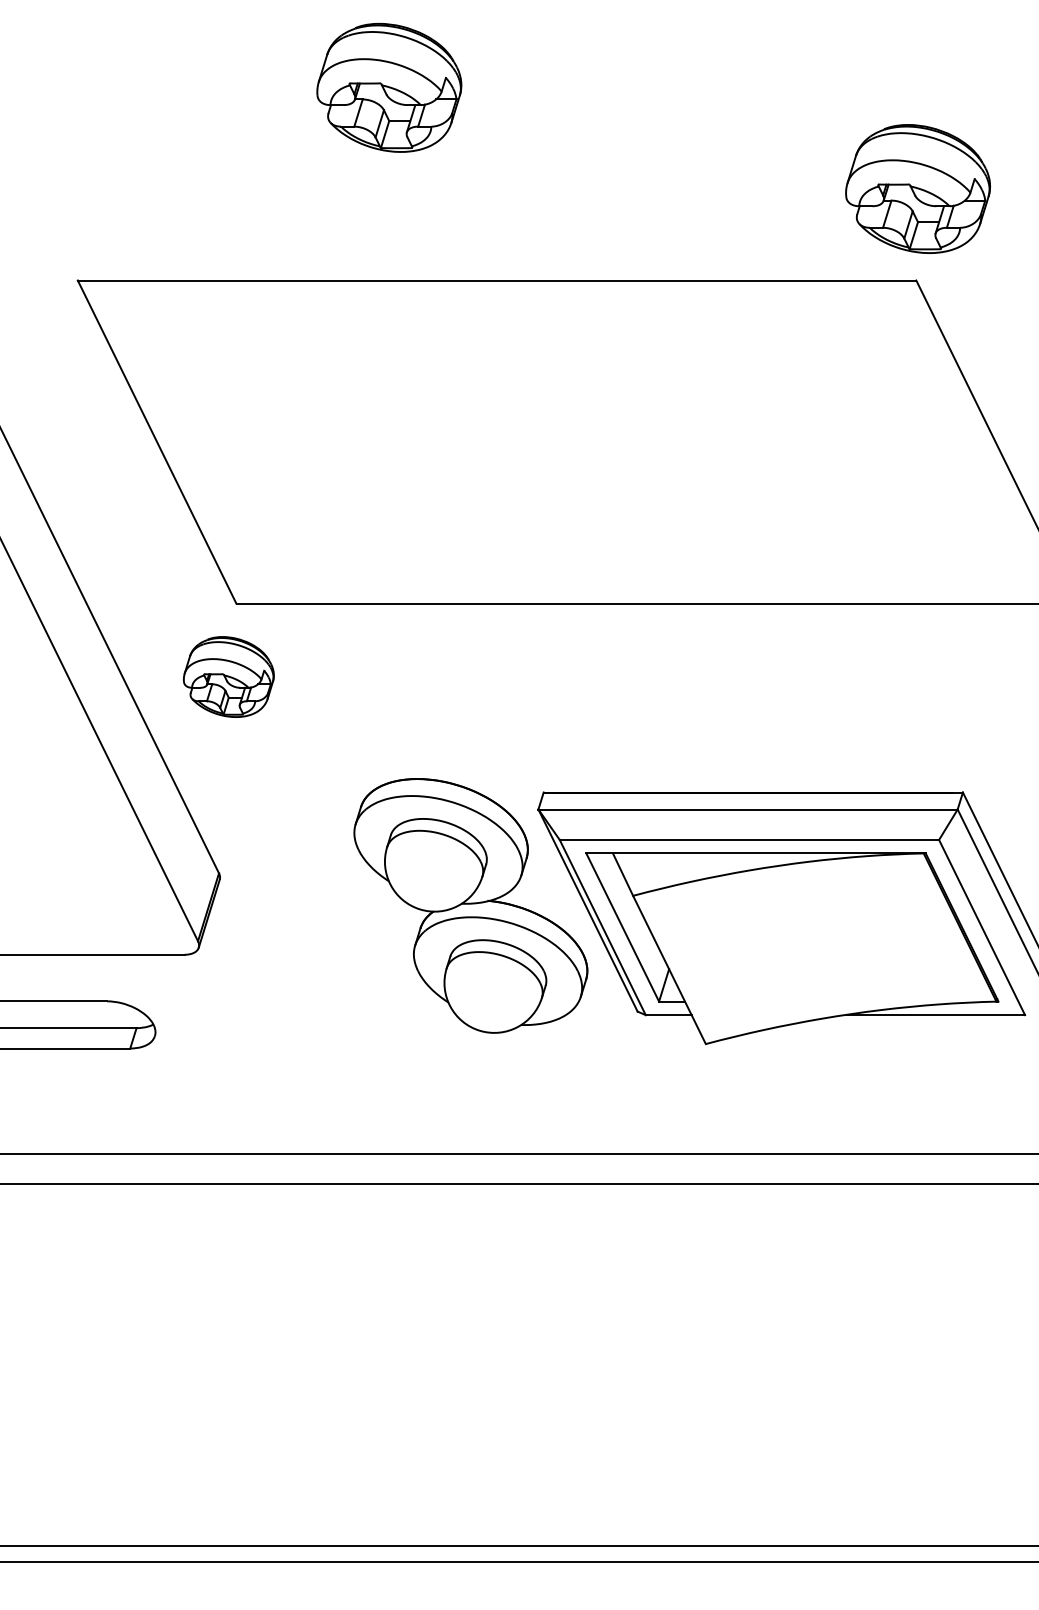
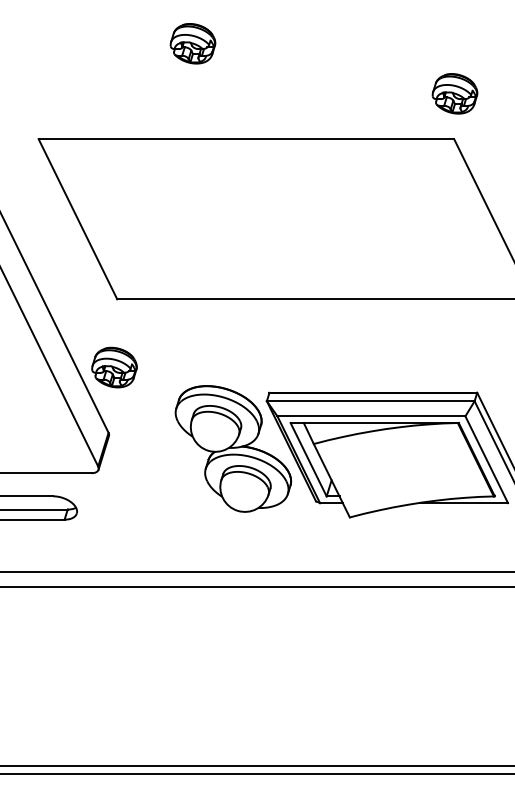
part: (388, 87) -> (192, 43), size x0.62
part: (917, 188) -> (454, 93), size x0.62
part: (228, 676) -> (114, 367), moved

